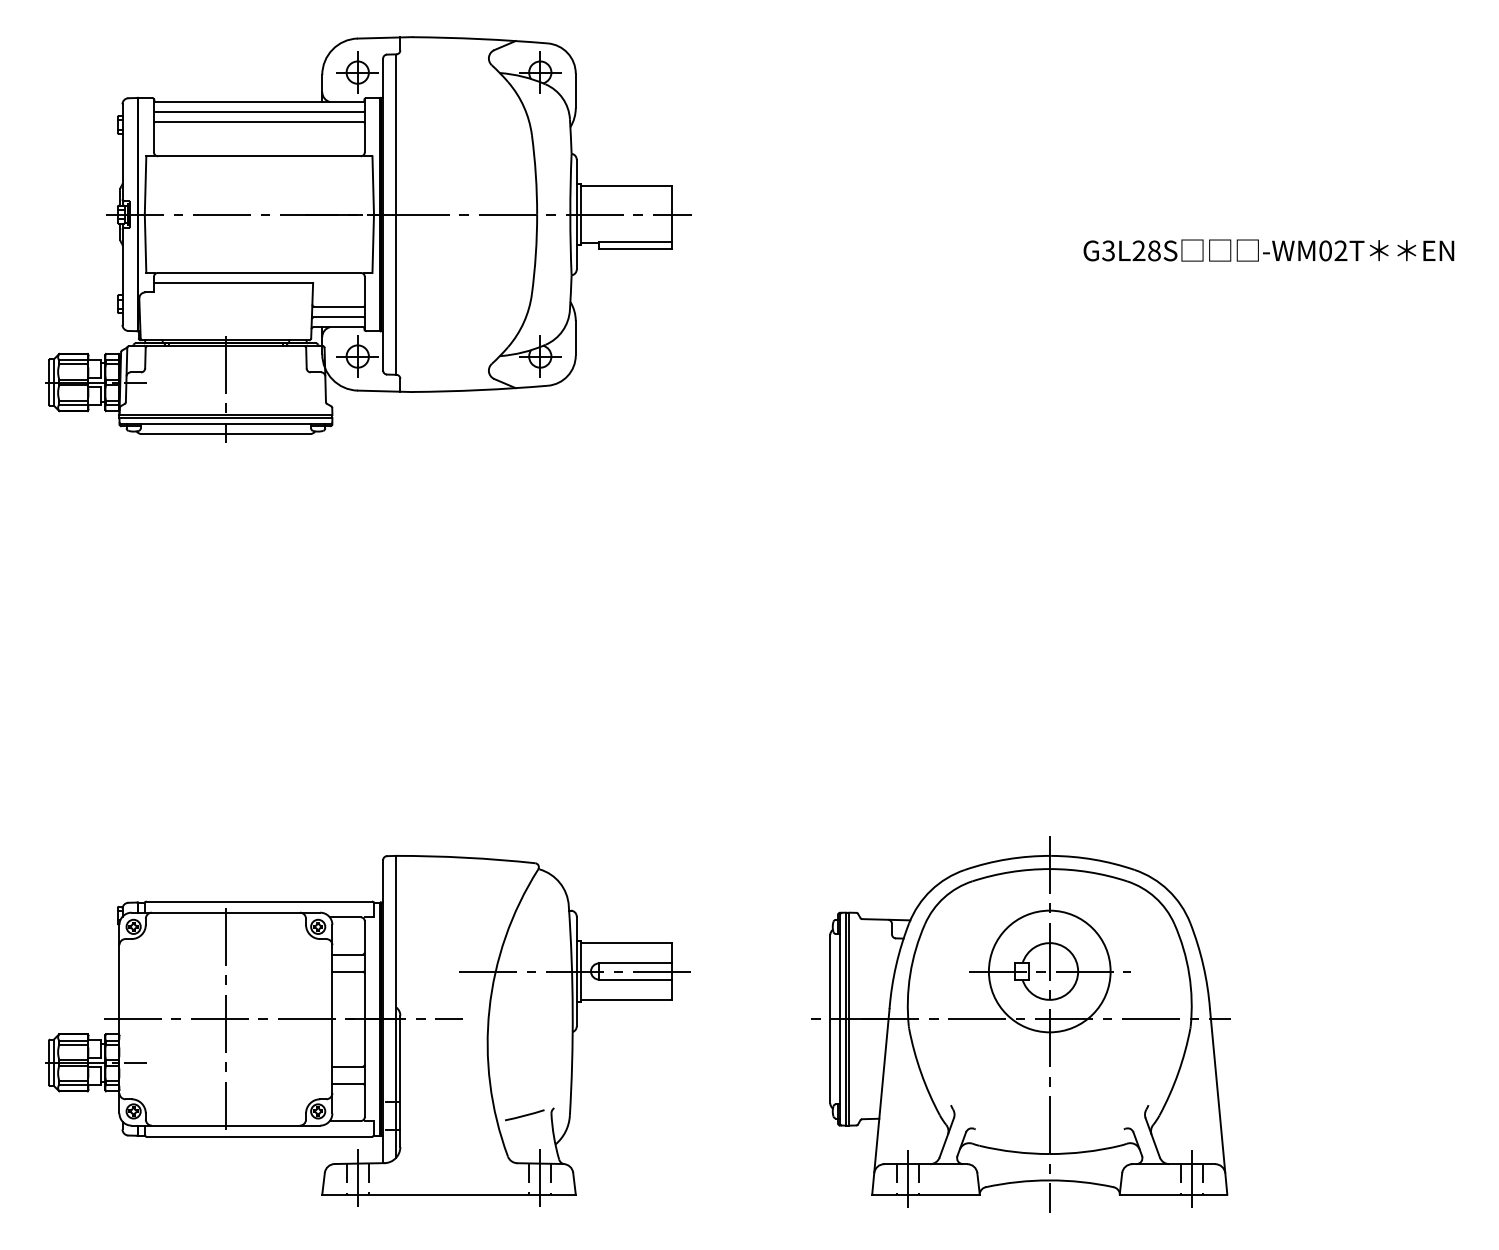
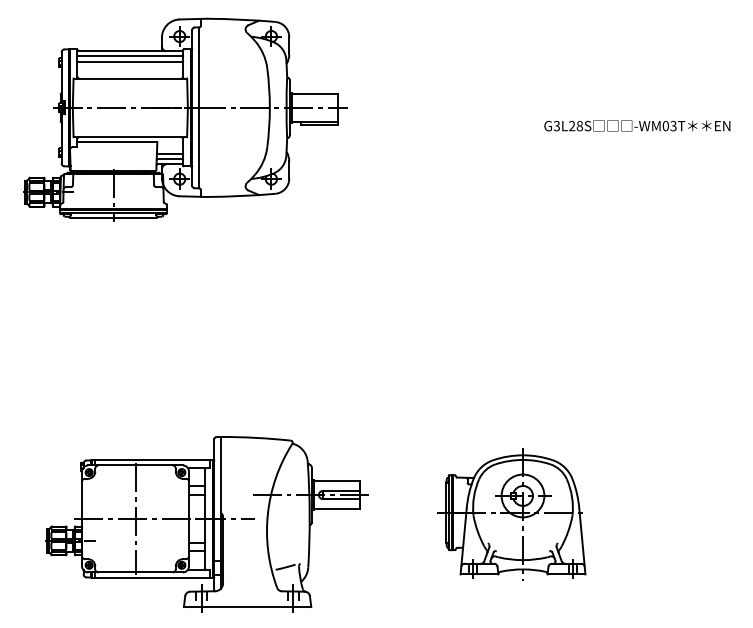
text: (1340, 251) -> (673, 126), -WM02T -> -WM03T
part: (1020, 1024) -> (512, 514), size x0.7
part: (367, 1030) -> (206, 524), moved

